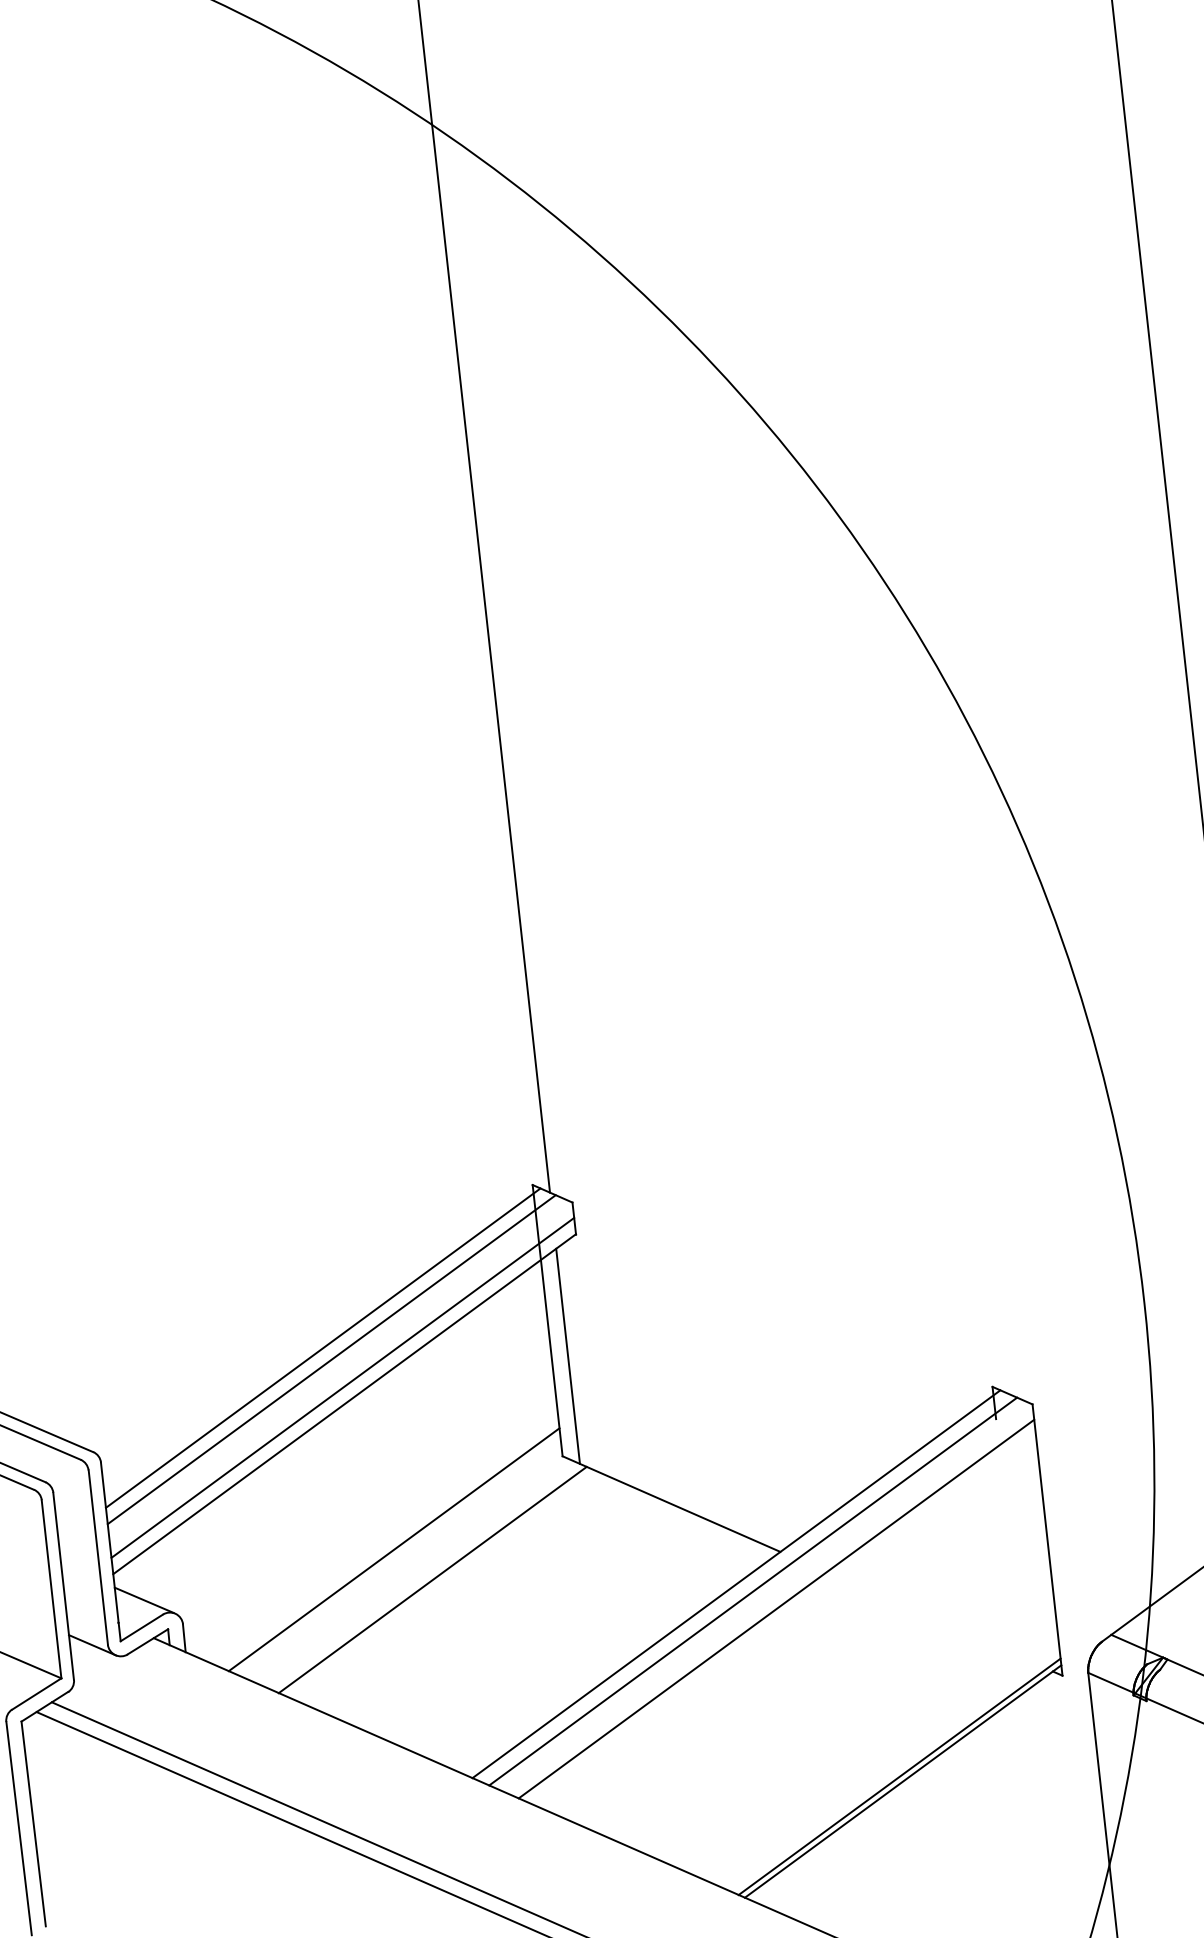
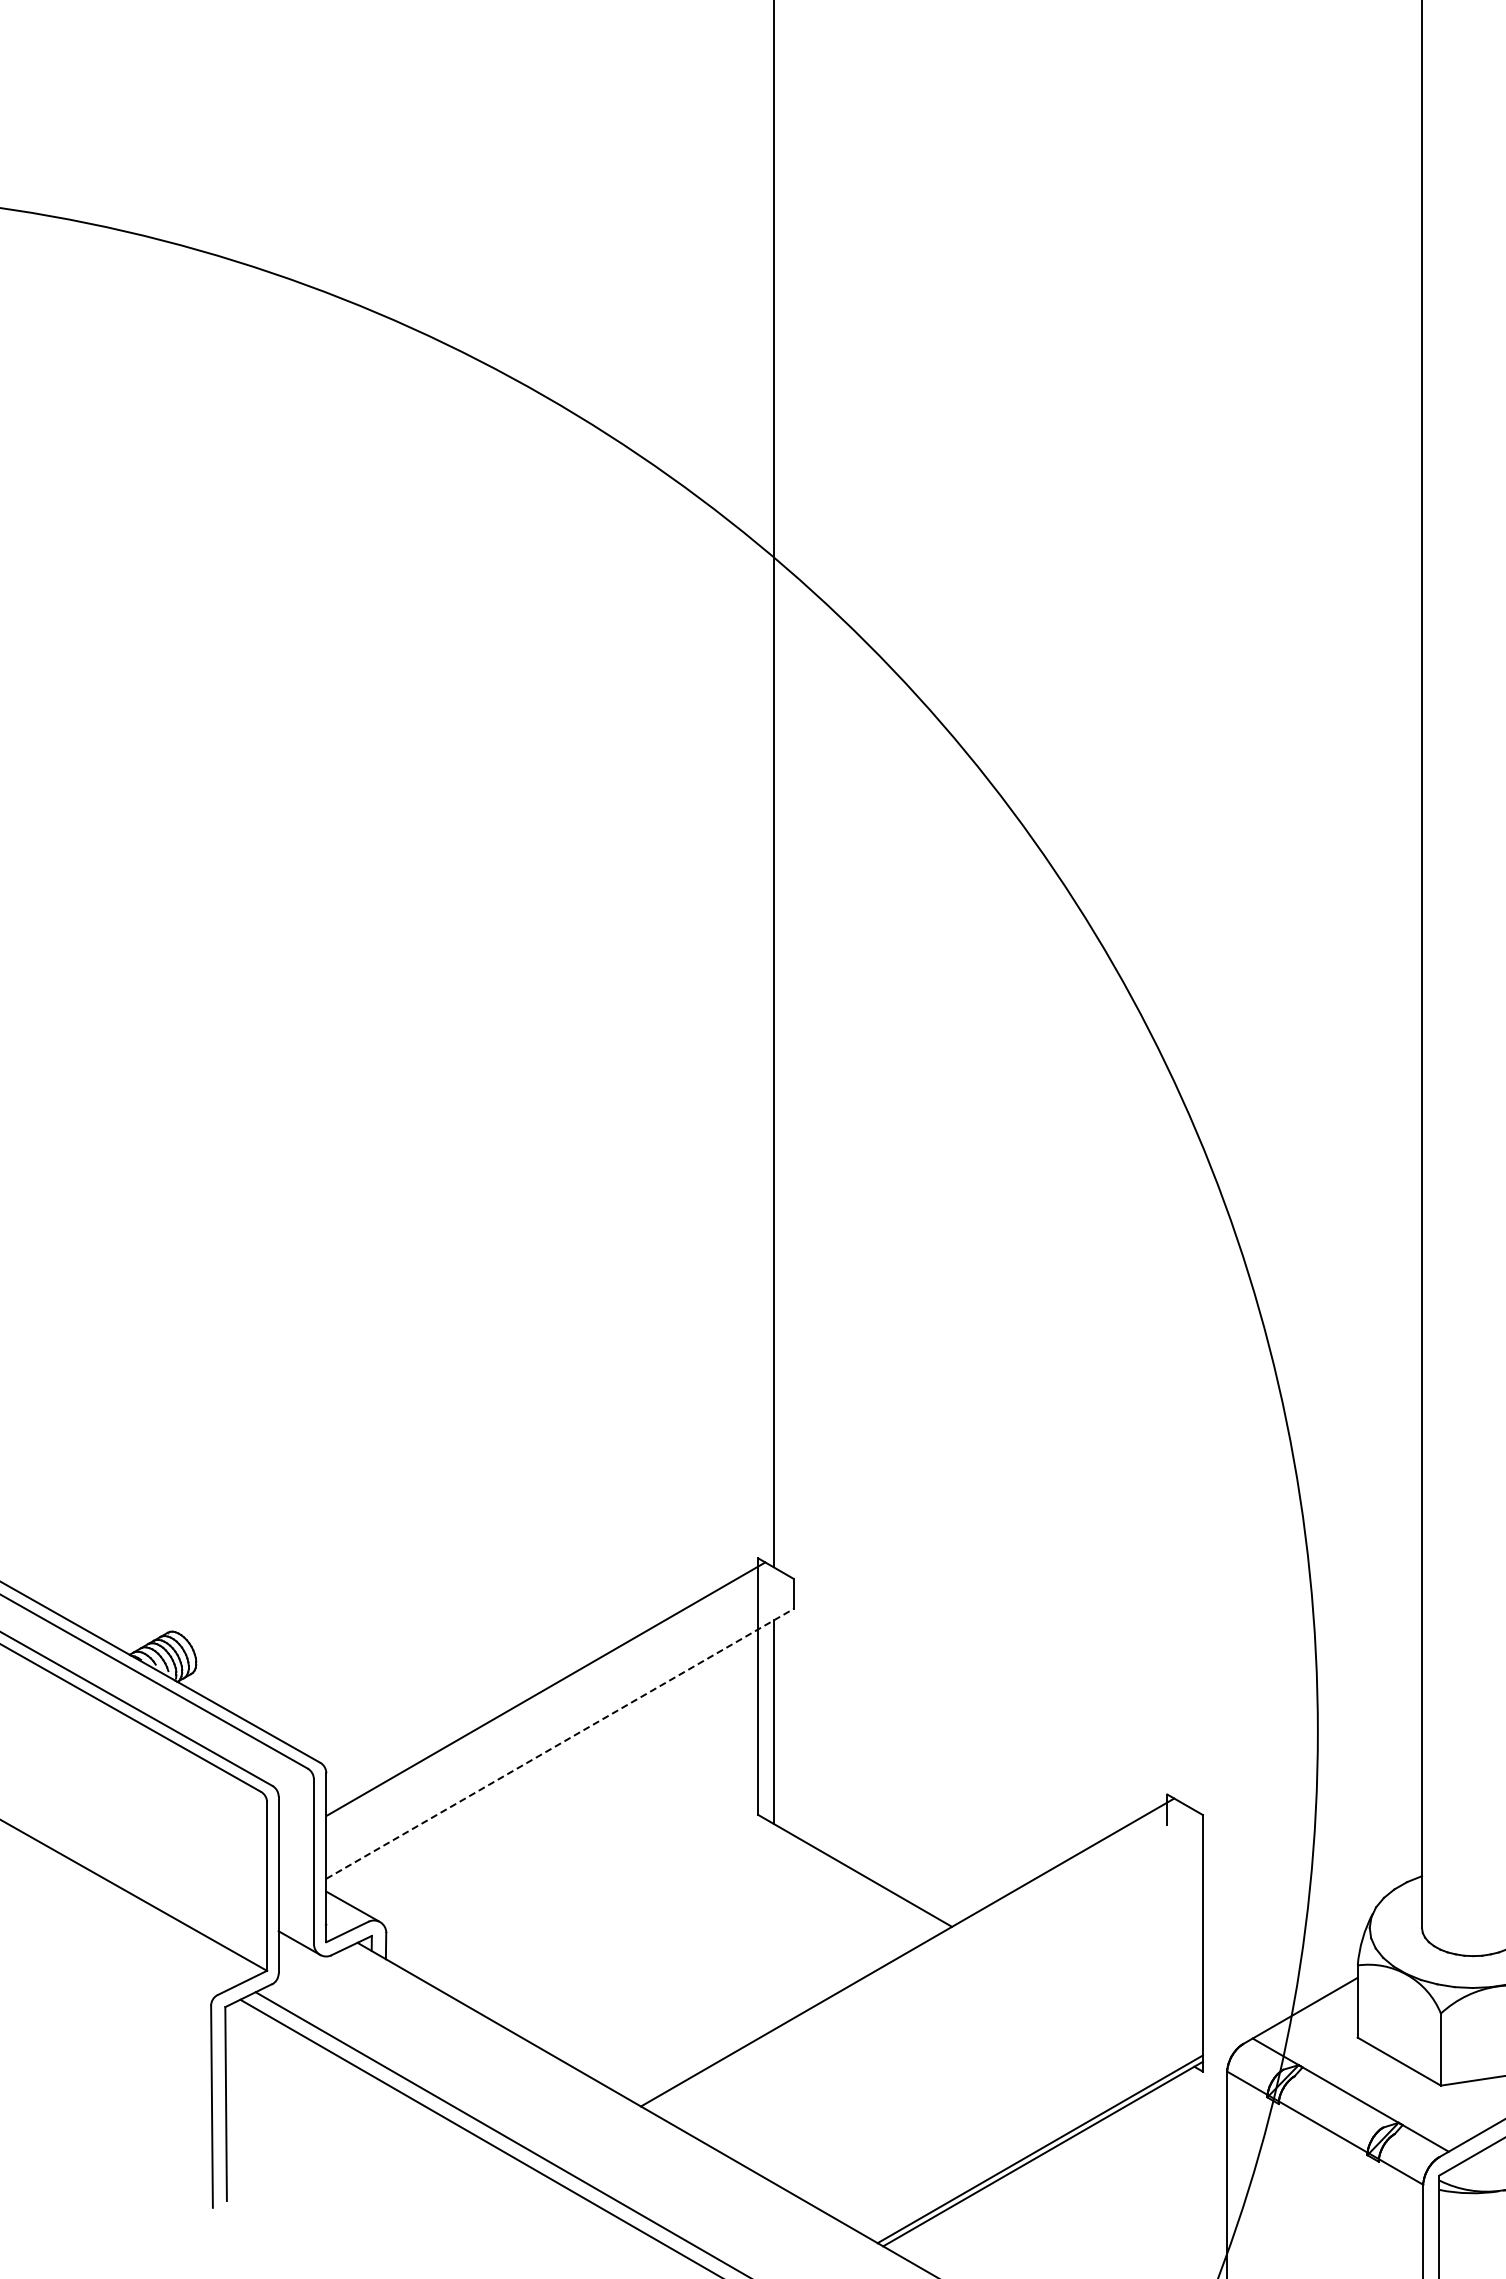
line: (331, 1359) -> (552, 1700), removed
line: (342, 1388) -> (559, 1728), removed
line: (345, 1403) -> (560, 1743), solid -> dashed
line: (394, 1549) -> (591, 1884), removed
line: (431, 1580) -> (623, 1917), removed
line: (753, 1591) -> (922, 1961), removed
line: (776, 1608) -> (942, 1979), removed

